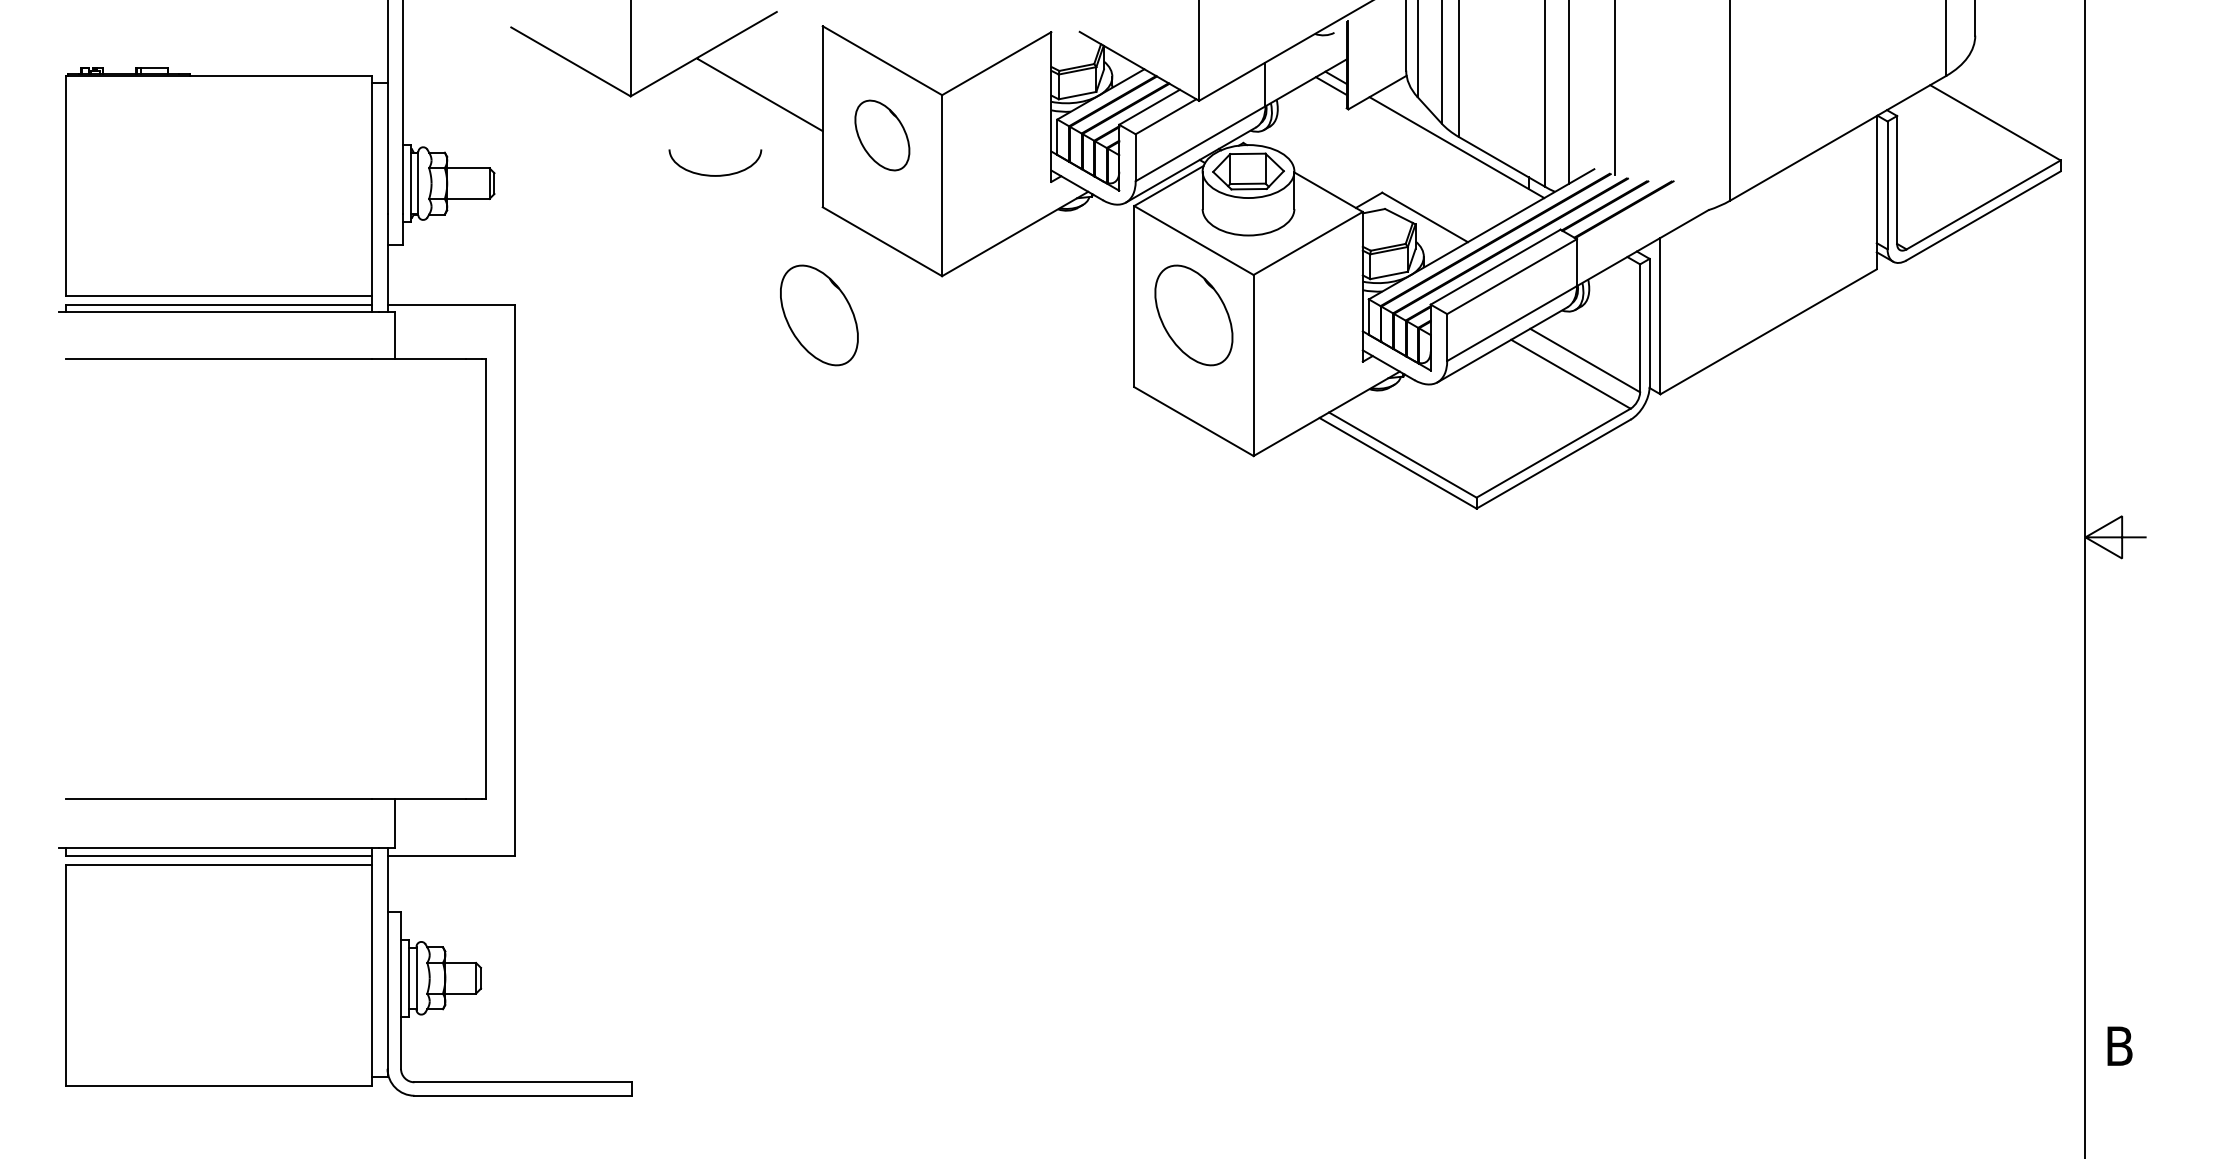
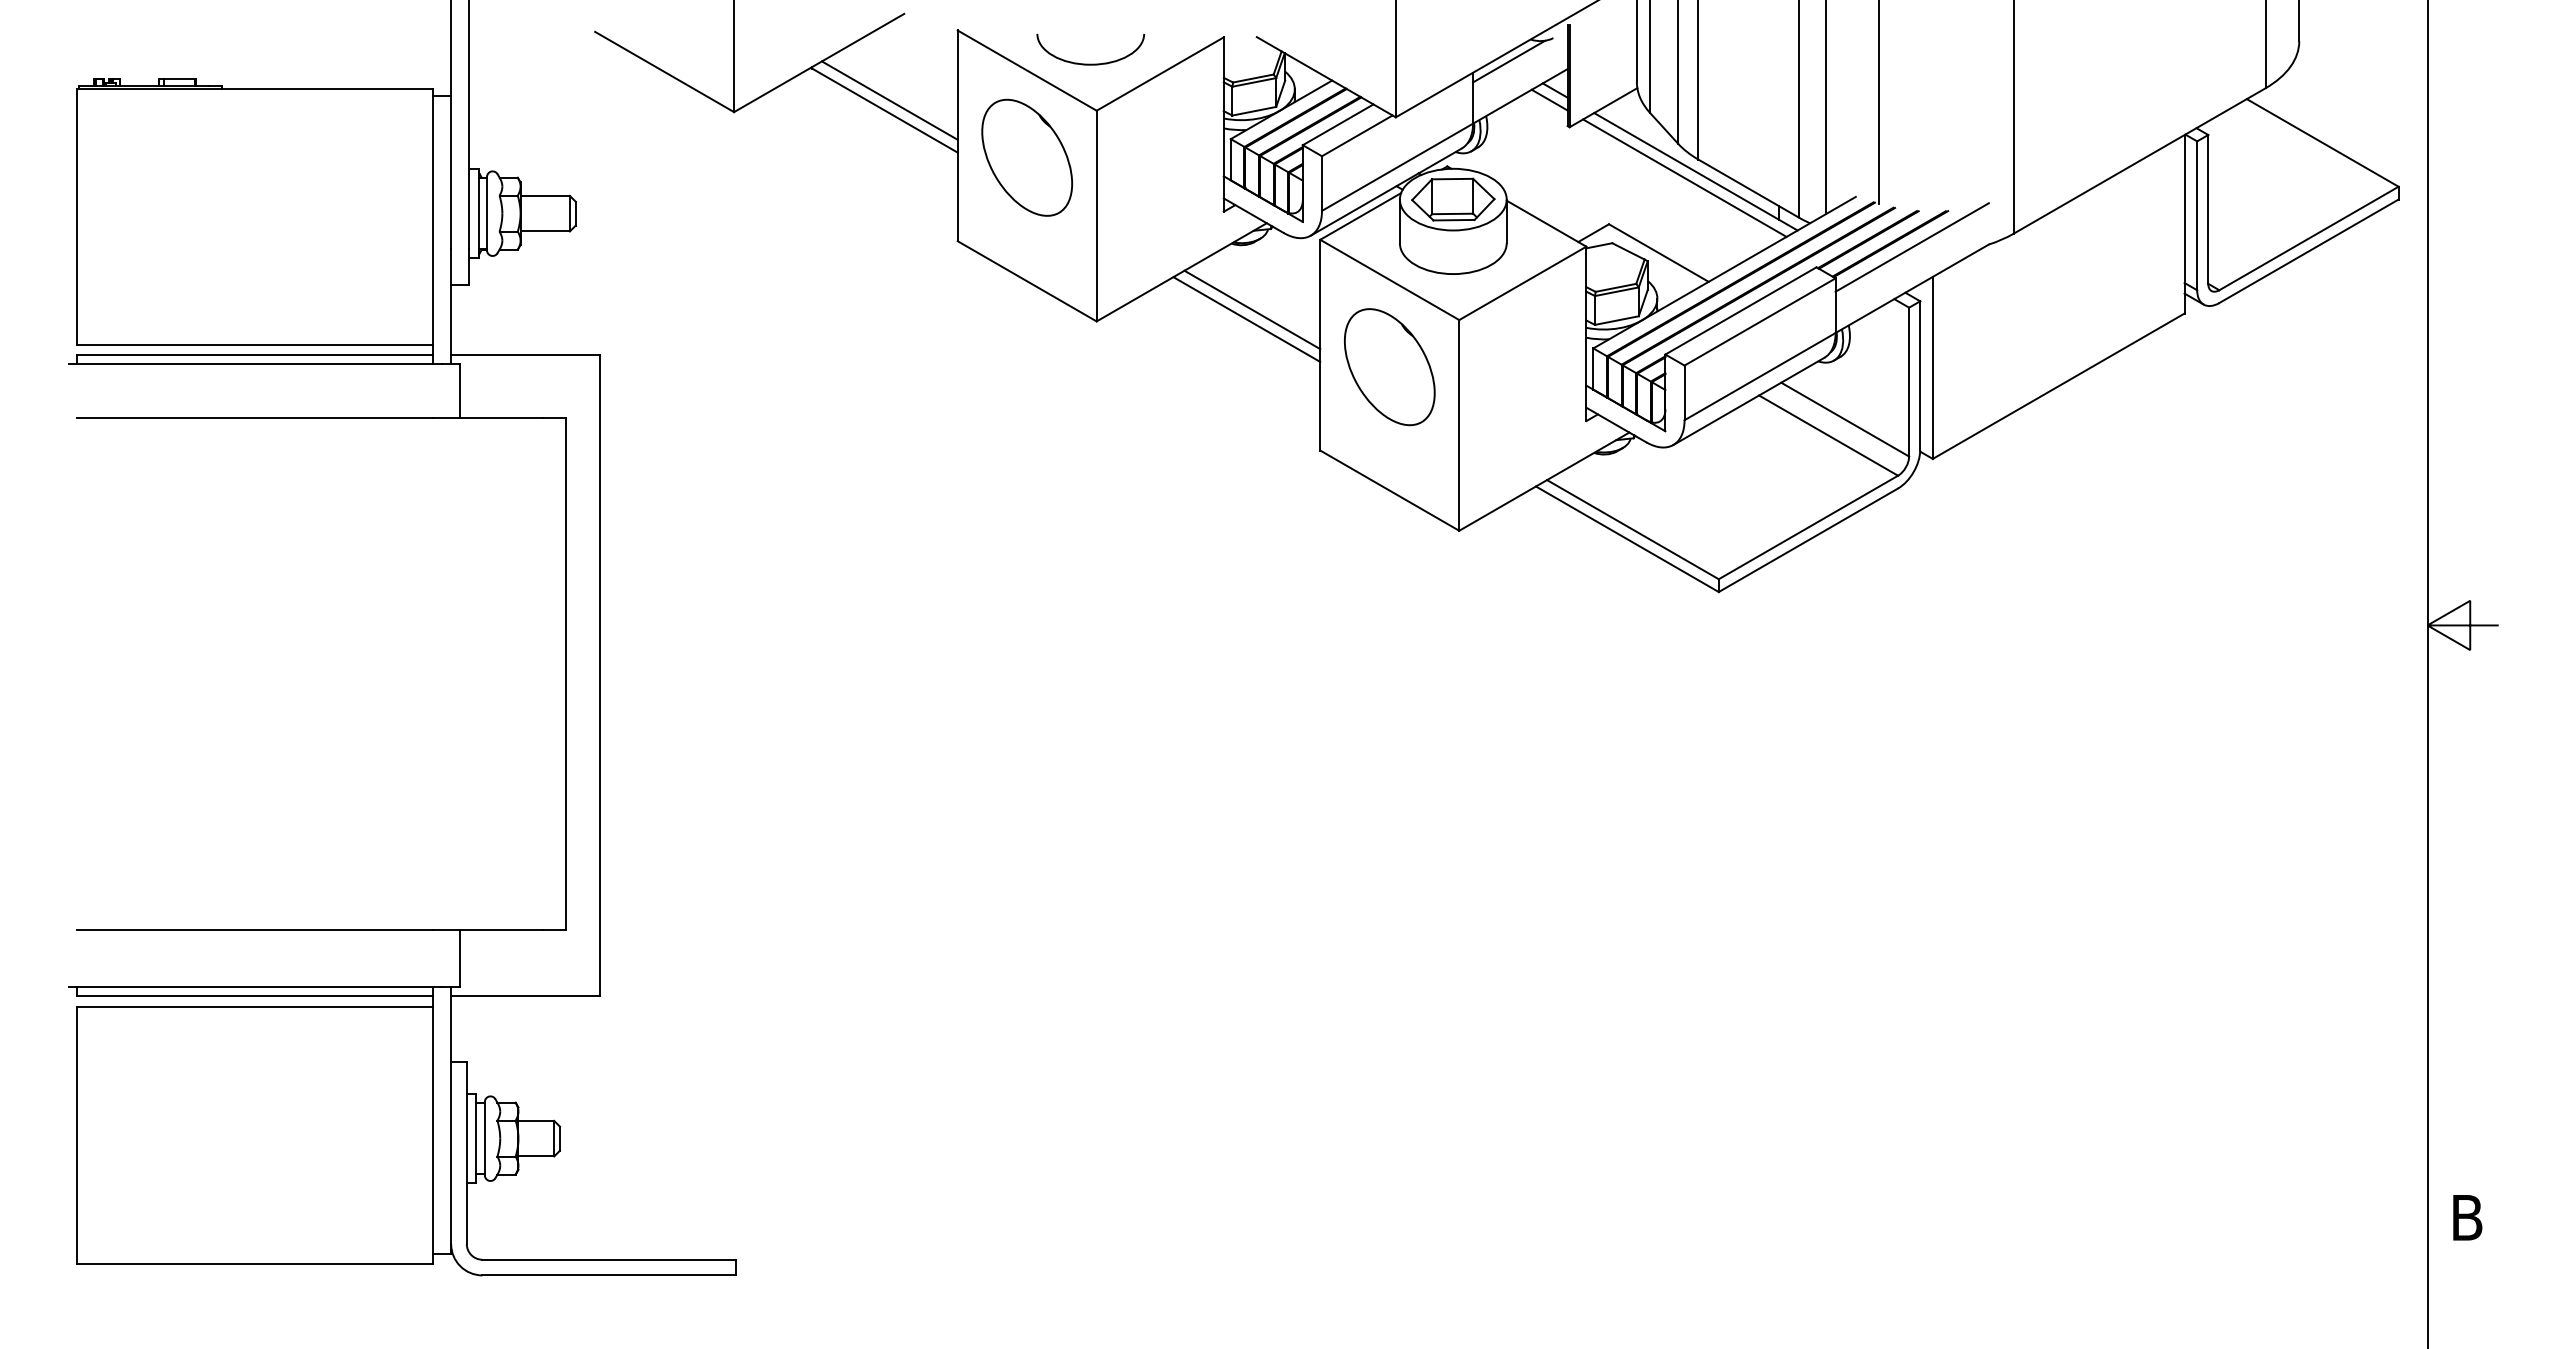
line: (1296, 52) -> (1509, 61), added
line: (764, 86) -> (889, 100), added
part: (881, 135) -> (1026, 157), size x1.43
line: (1447, 152) -> (1684, 177), added
curve: (715, 174) -> (1090, 63), moved
line: (1642, 212) -> (1911, 247), added
line: (1076, 265) -> (1252, 309), added
line: (1070, 274) -> (1246, 319), added
part: (819, 315) -> (953, 367), removed

